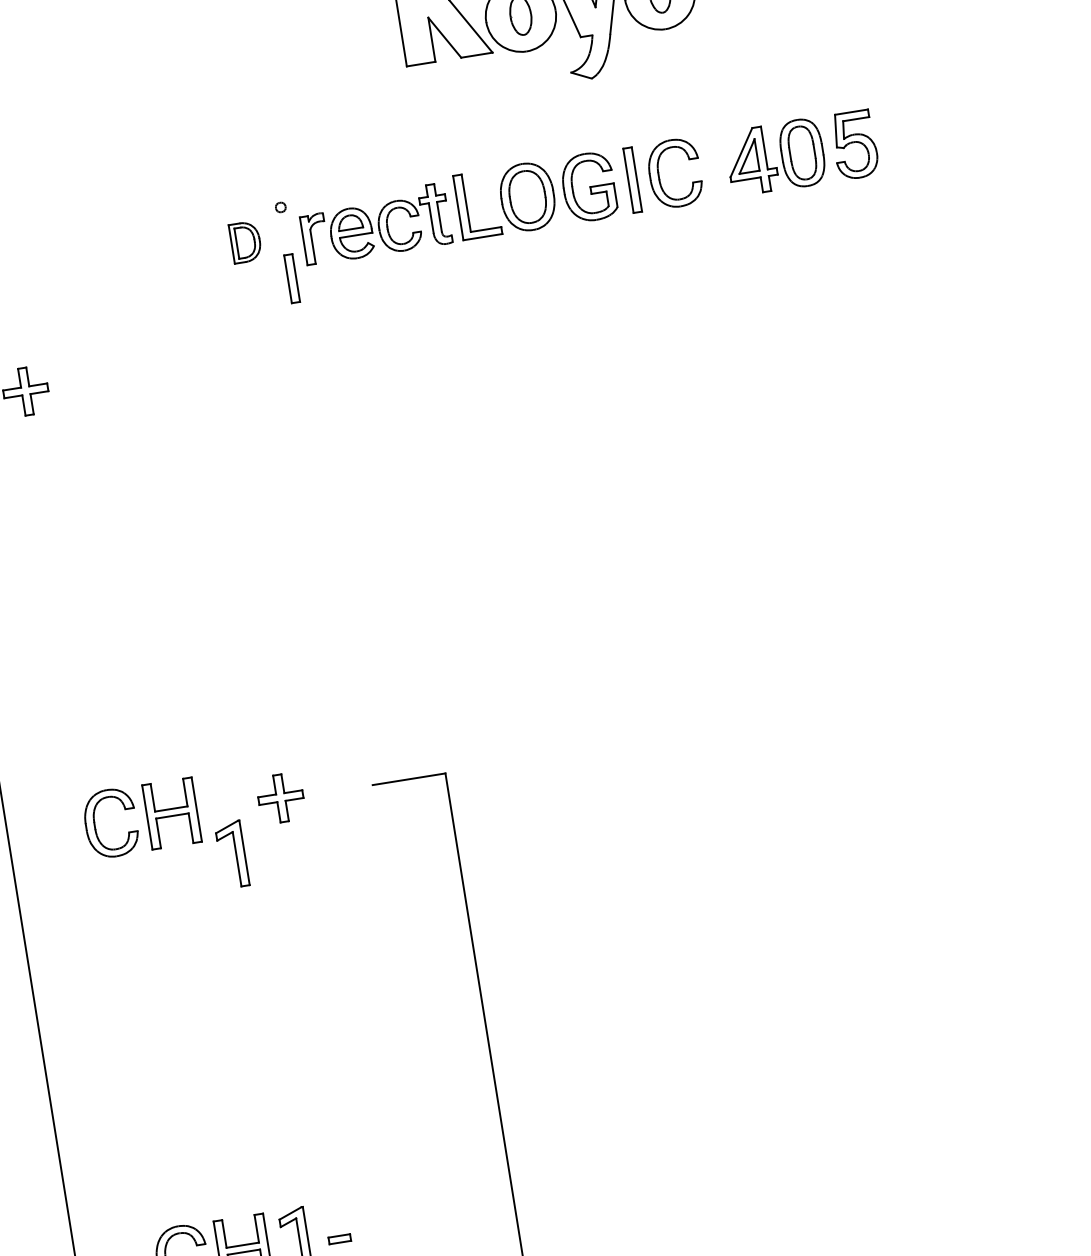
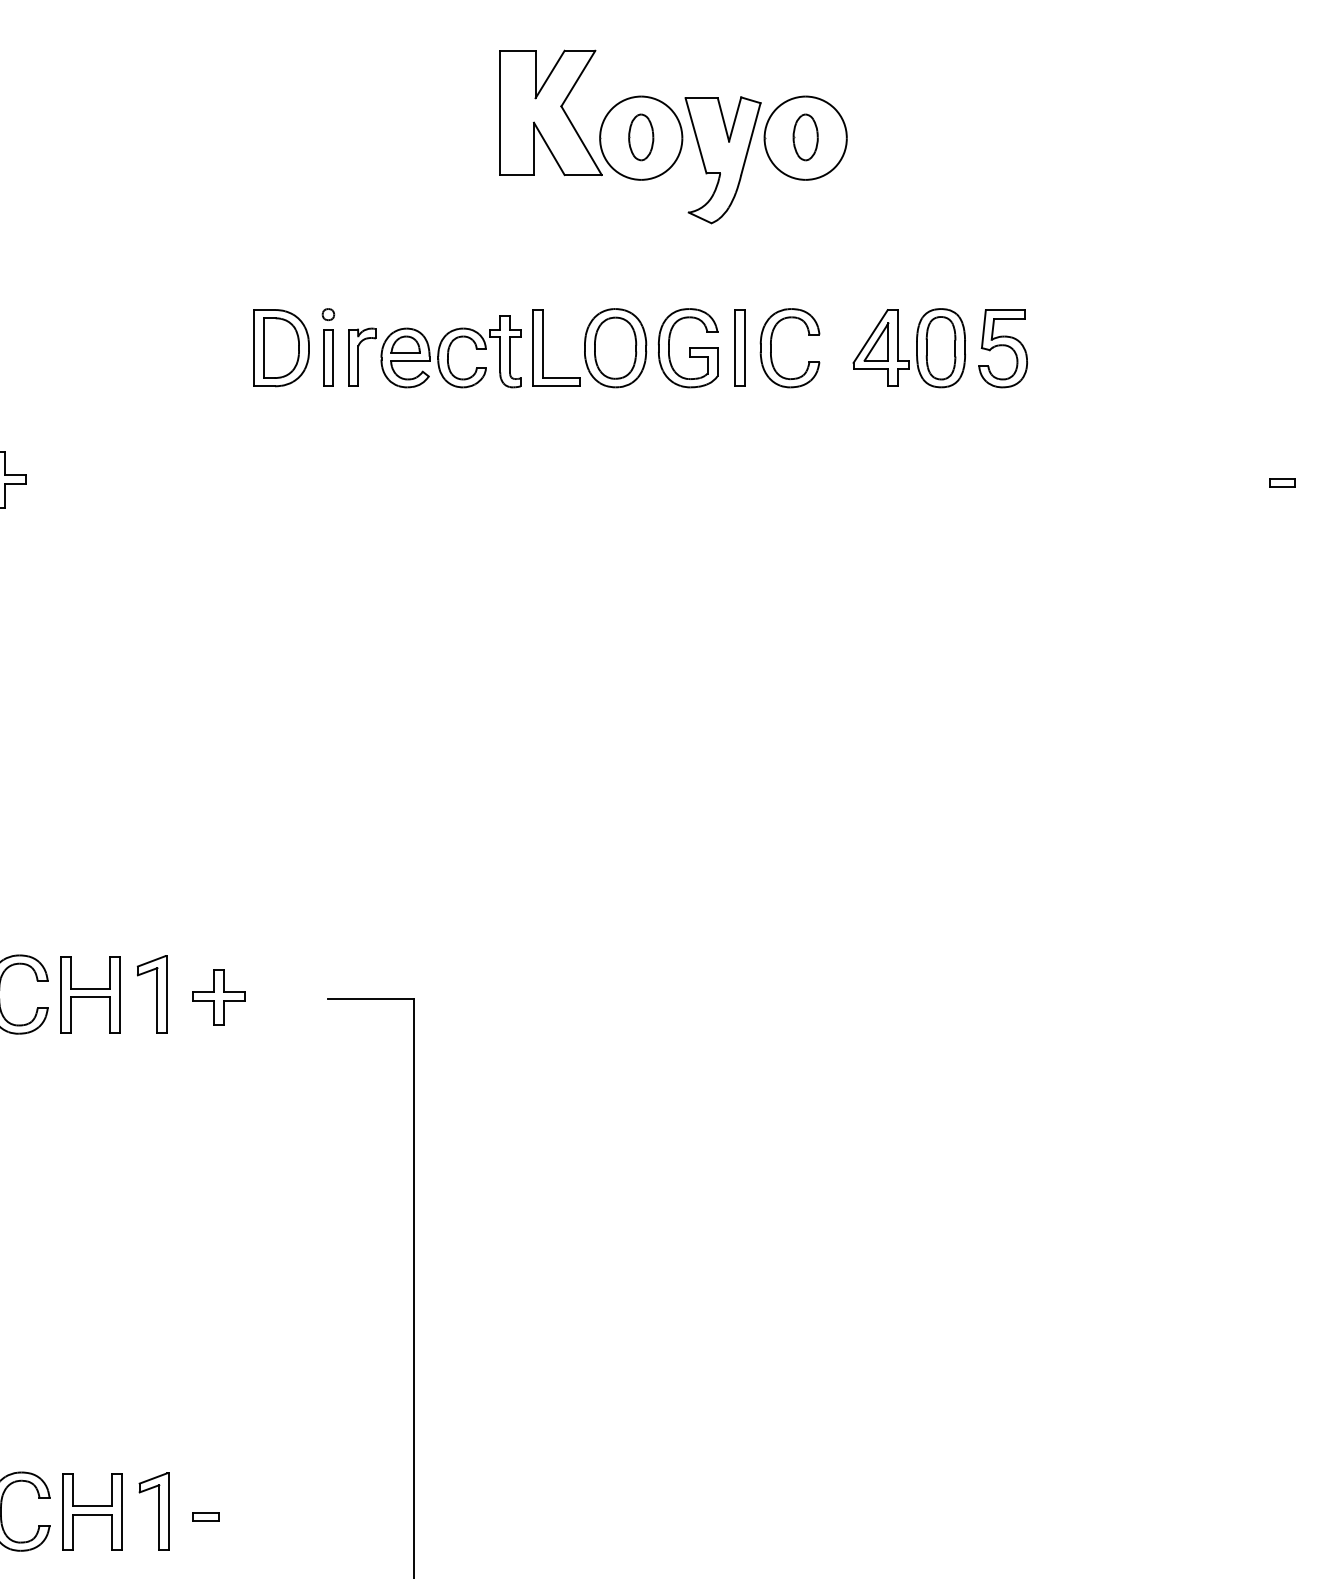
part: (245, 242) -> (281, 348), size x1.67
part: (292, 278) -> (328, 357), moved
part: (231, 855) -> (151, 994), moved

